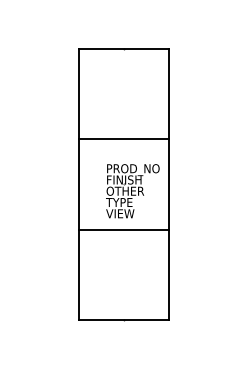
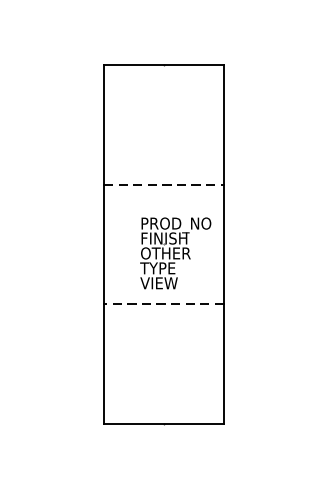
line: (124, 139) -> (164, 184), solid -> dashed
line: (123, 229) -> (163, 304), solid -> dashed

